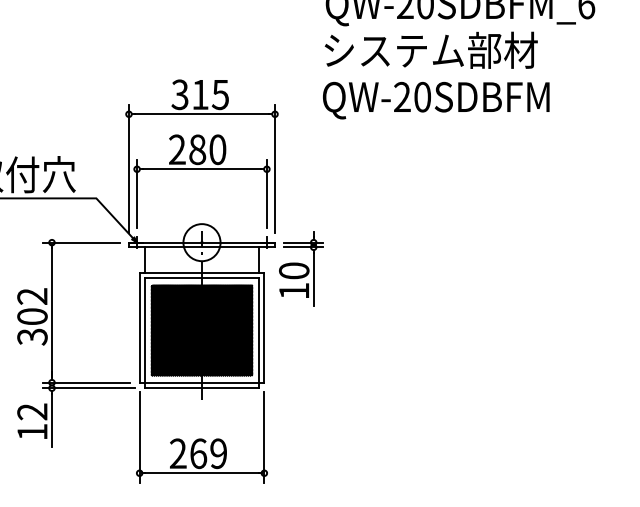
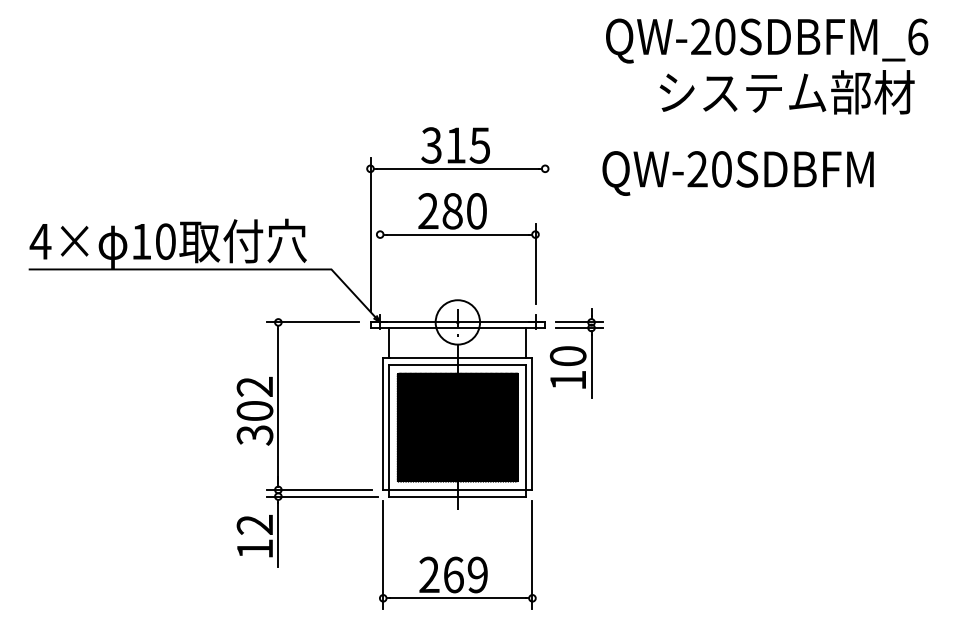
text: (430, 50) -> (786, 92), moved
text: (435, 100) -> (737, 173), moved
line: (275, 169) -> (545, 234), removed
line: (137, 193) -> (380, 263), removed

